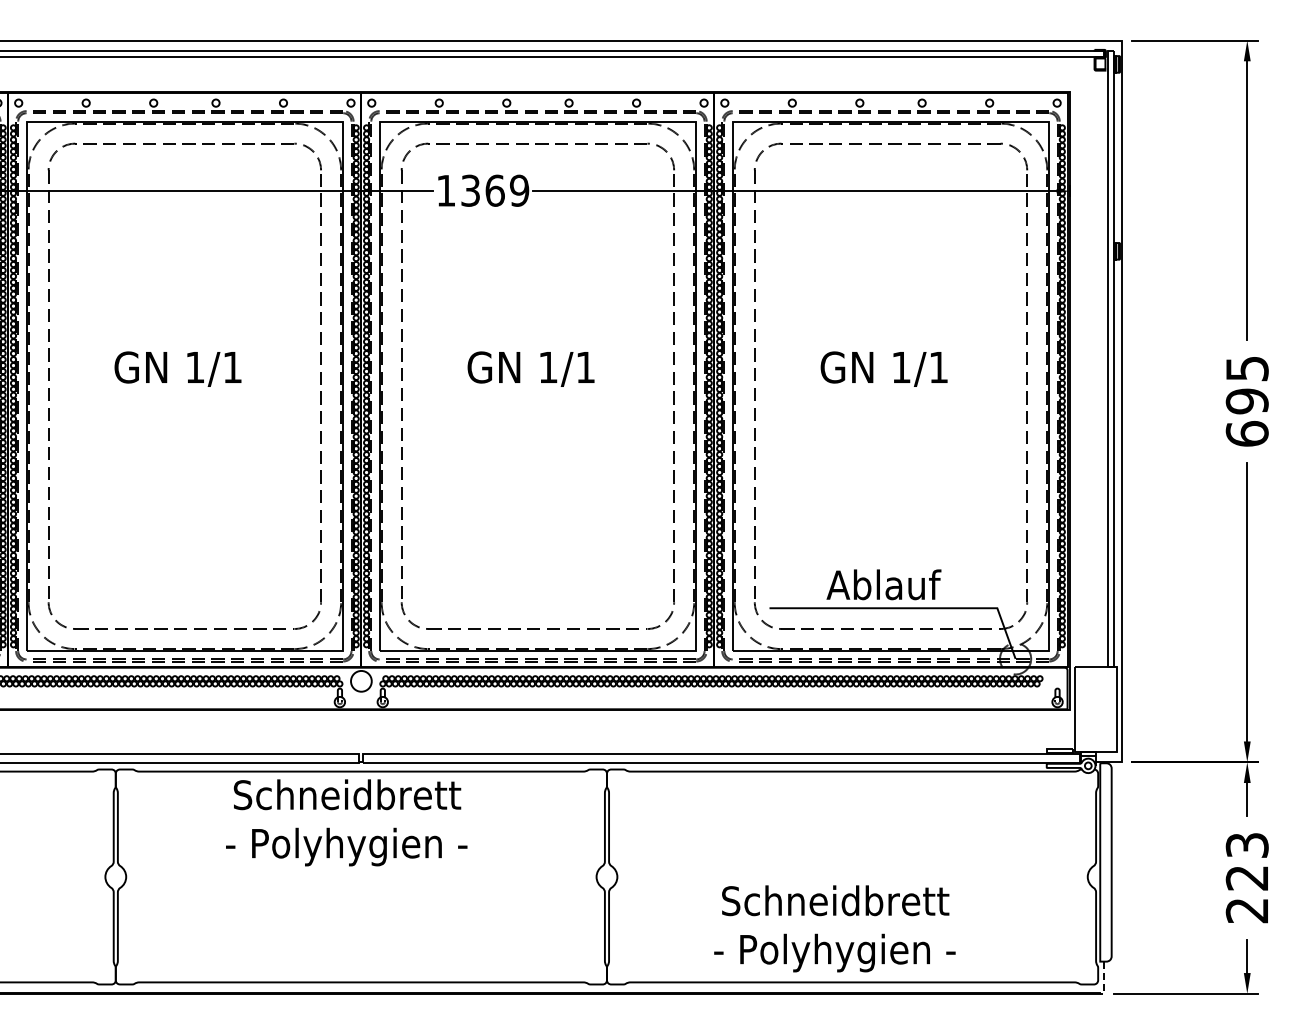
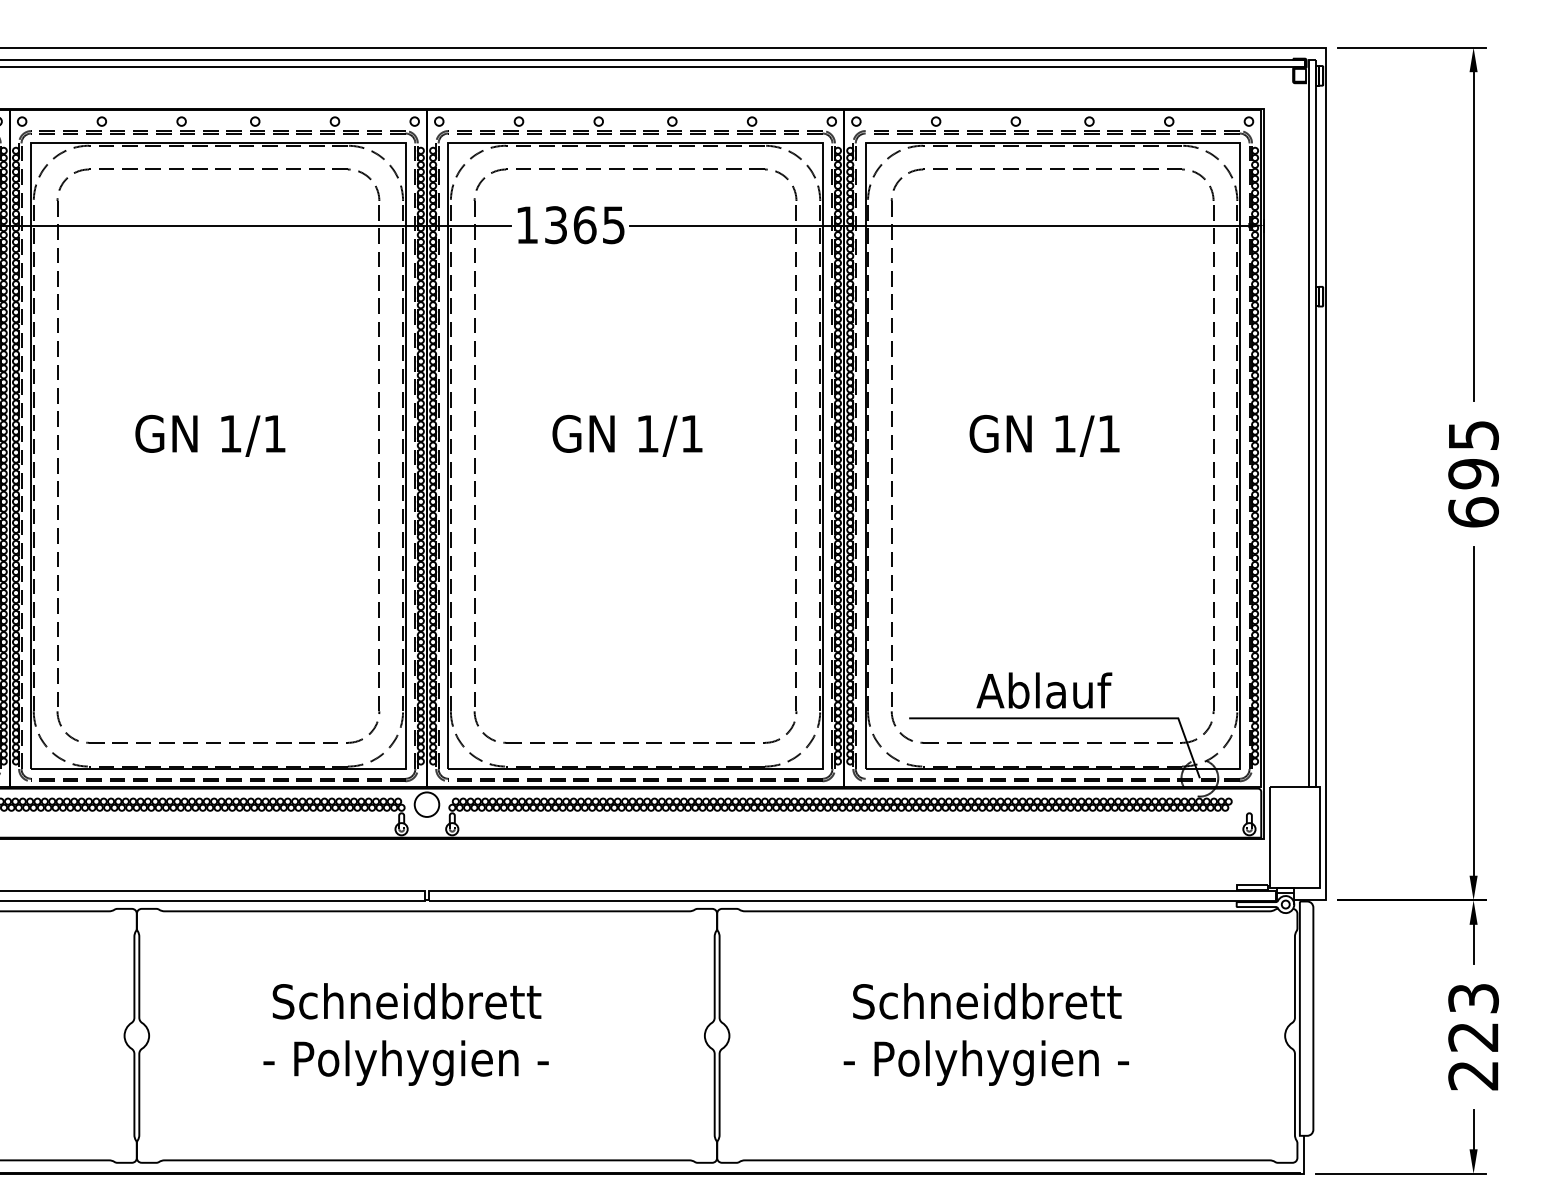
text: (519, 190) -> (613, 224), 1369 -> 1365
text: (346, 822) -> (405, 1034), moved
text: (834, 928) -> (985, 1034), moved
line: (1103, 980) -> (1303, 1158), dashed -> solid

